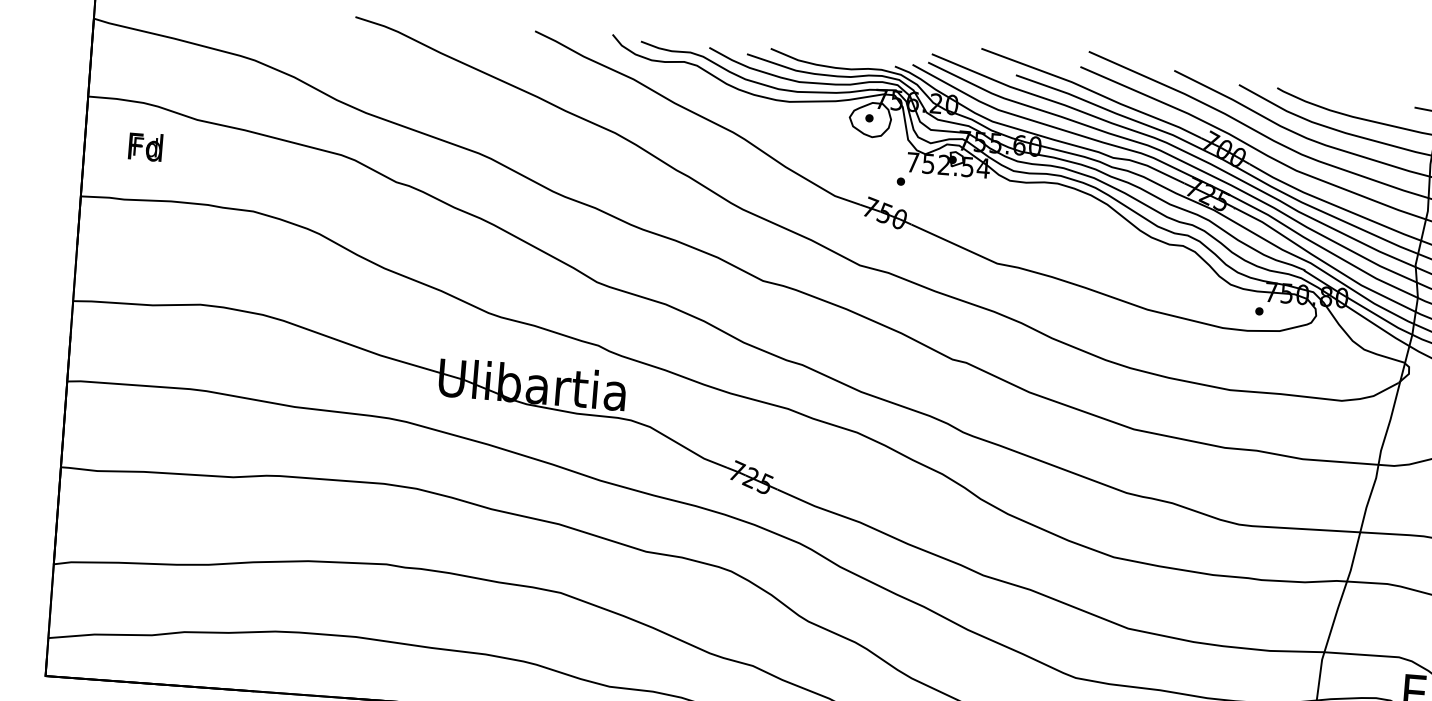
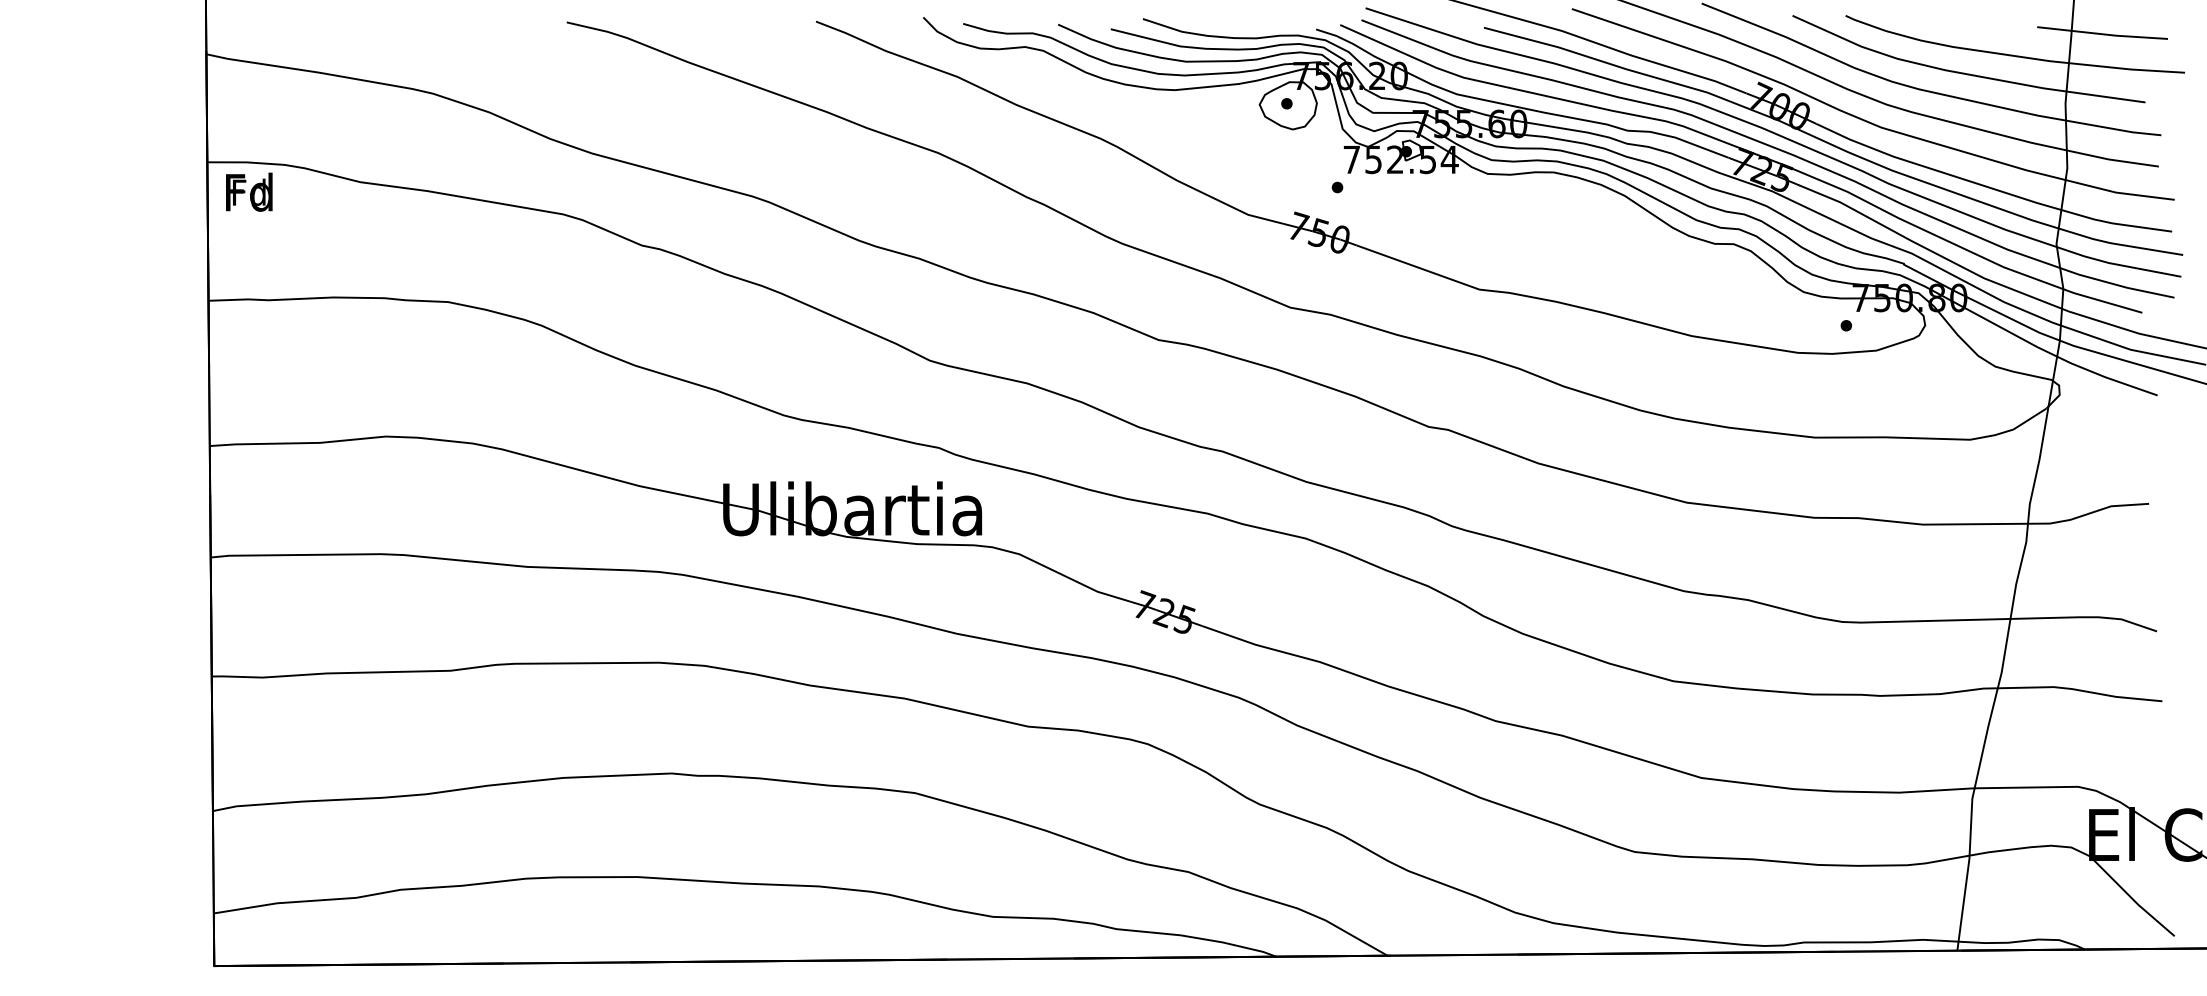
text: (145, 146) -> (249, 191), moved

